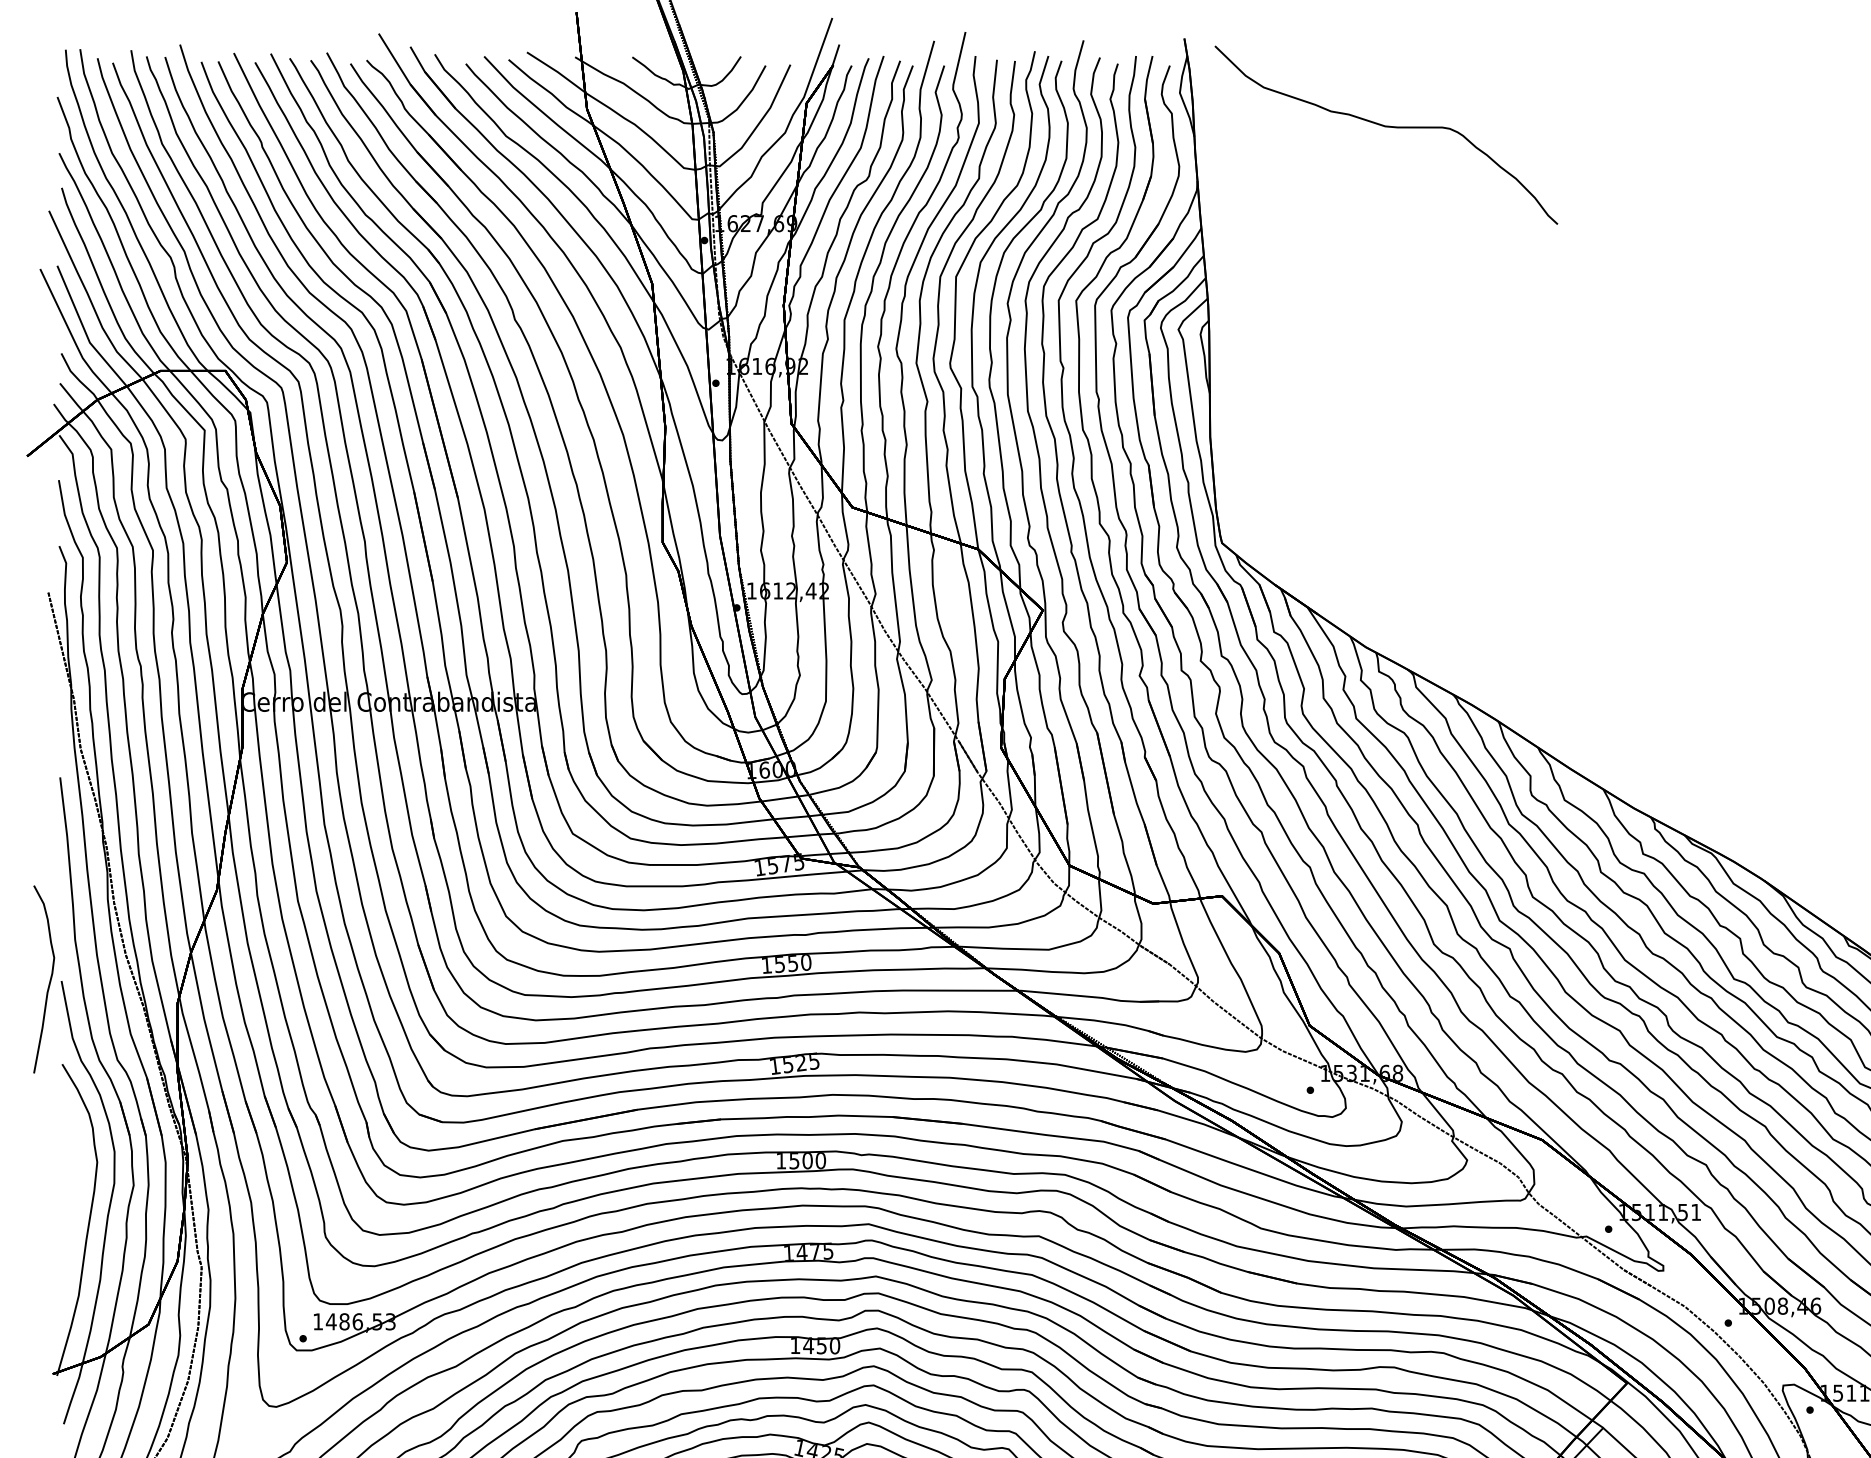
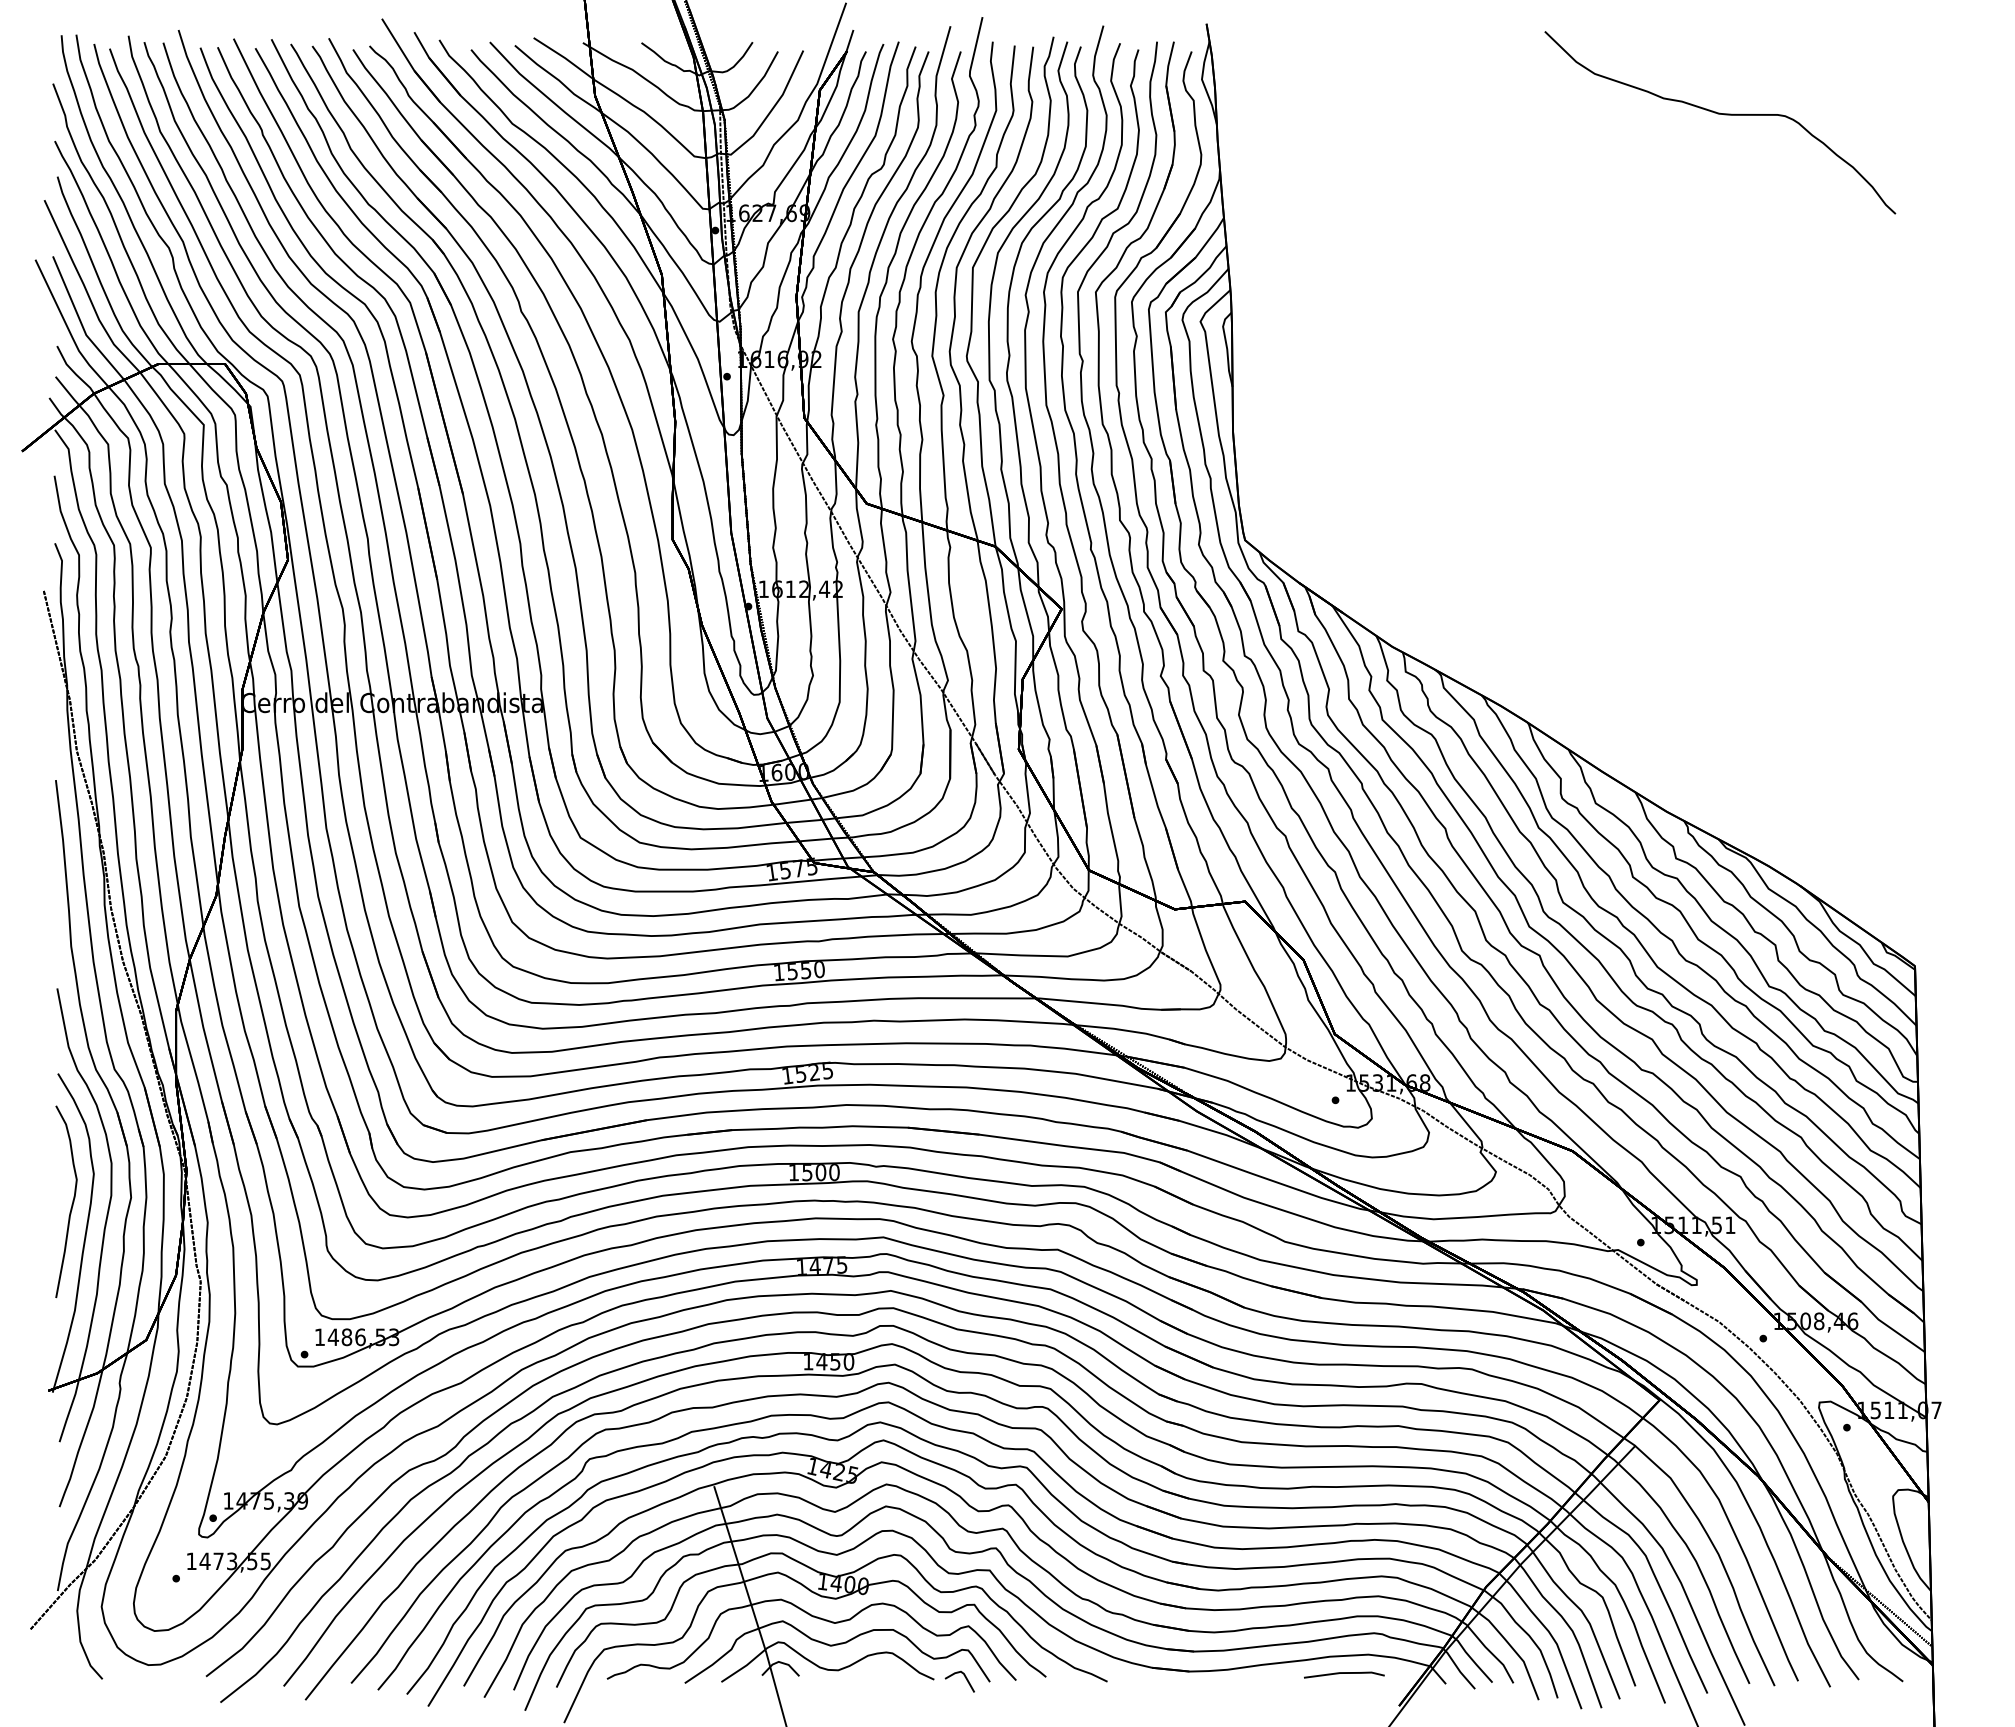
curve: (1386, 127) -> (1720, 114), moved
curve: (49, 982) -> (71, 1204), moved

